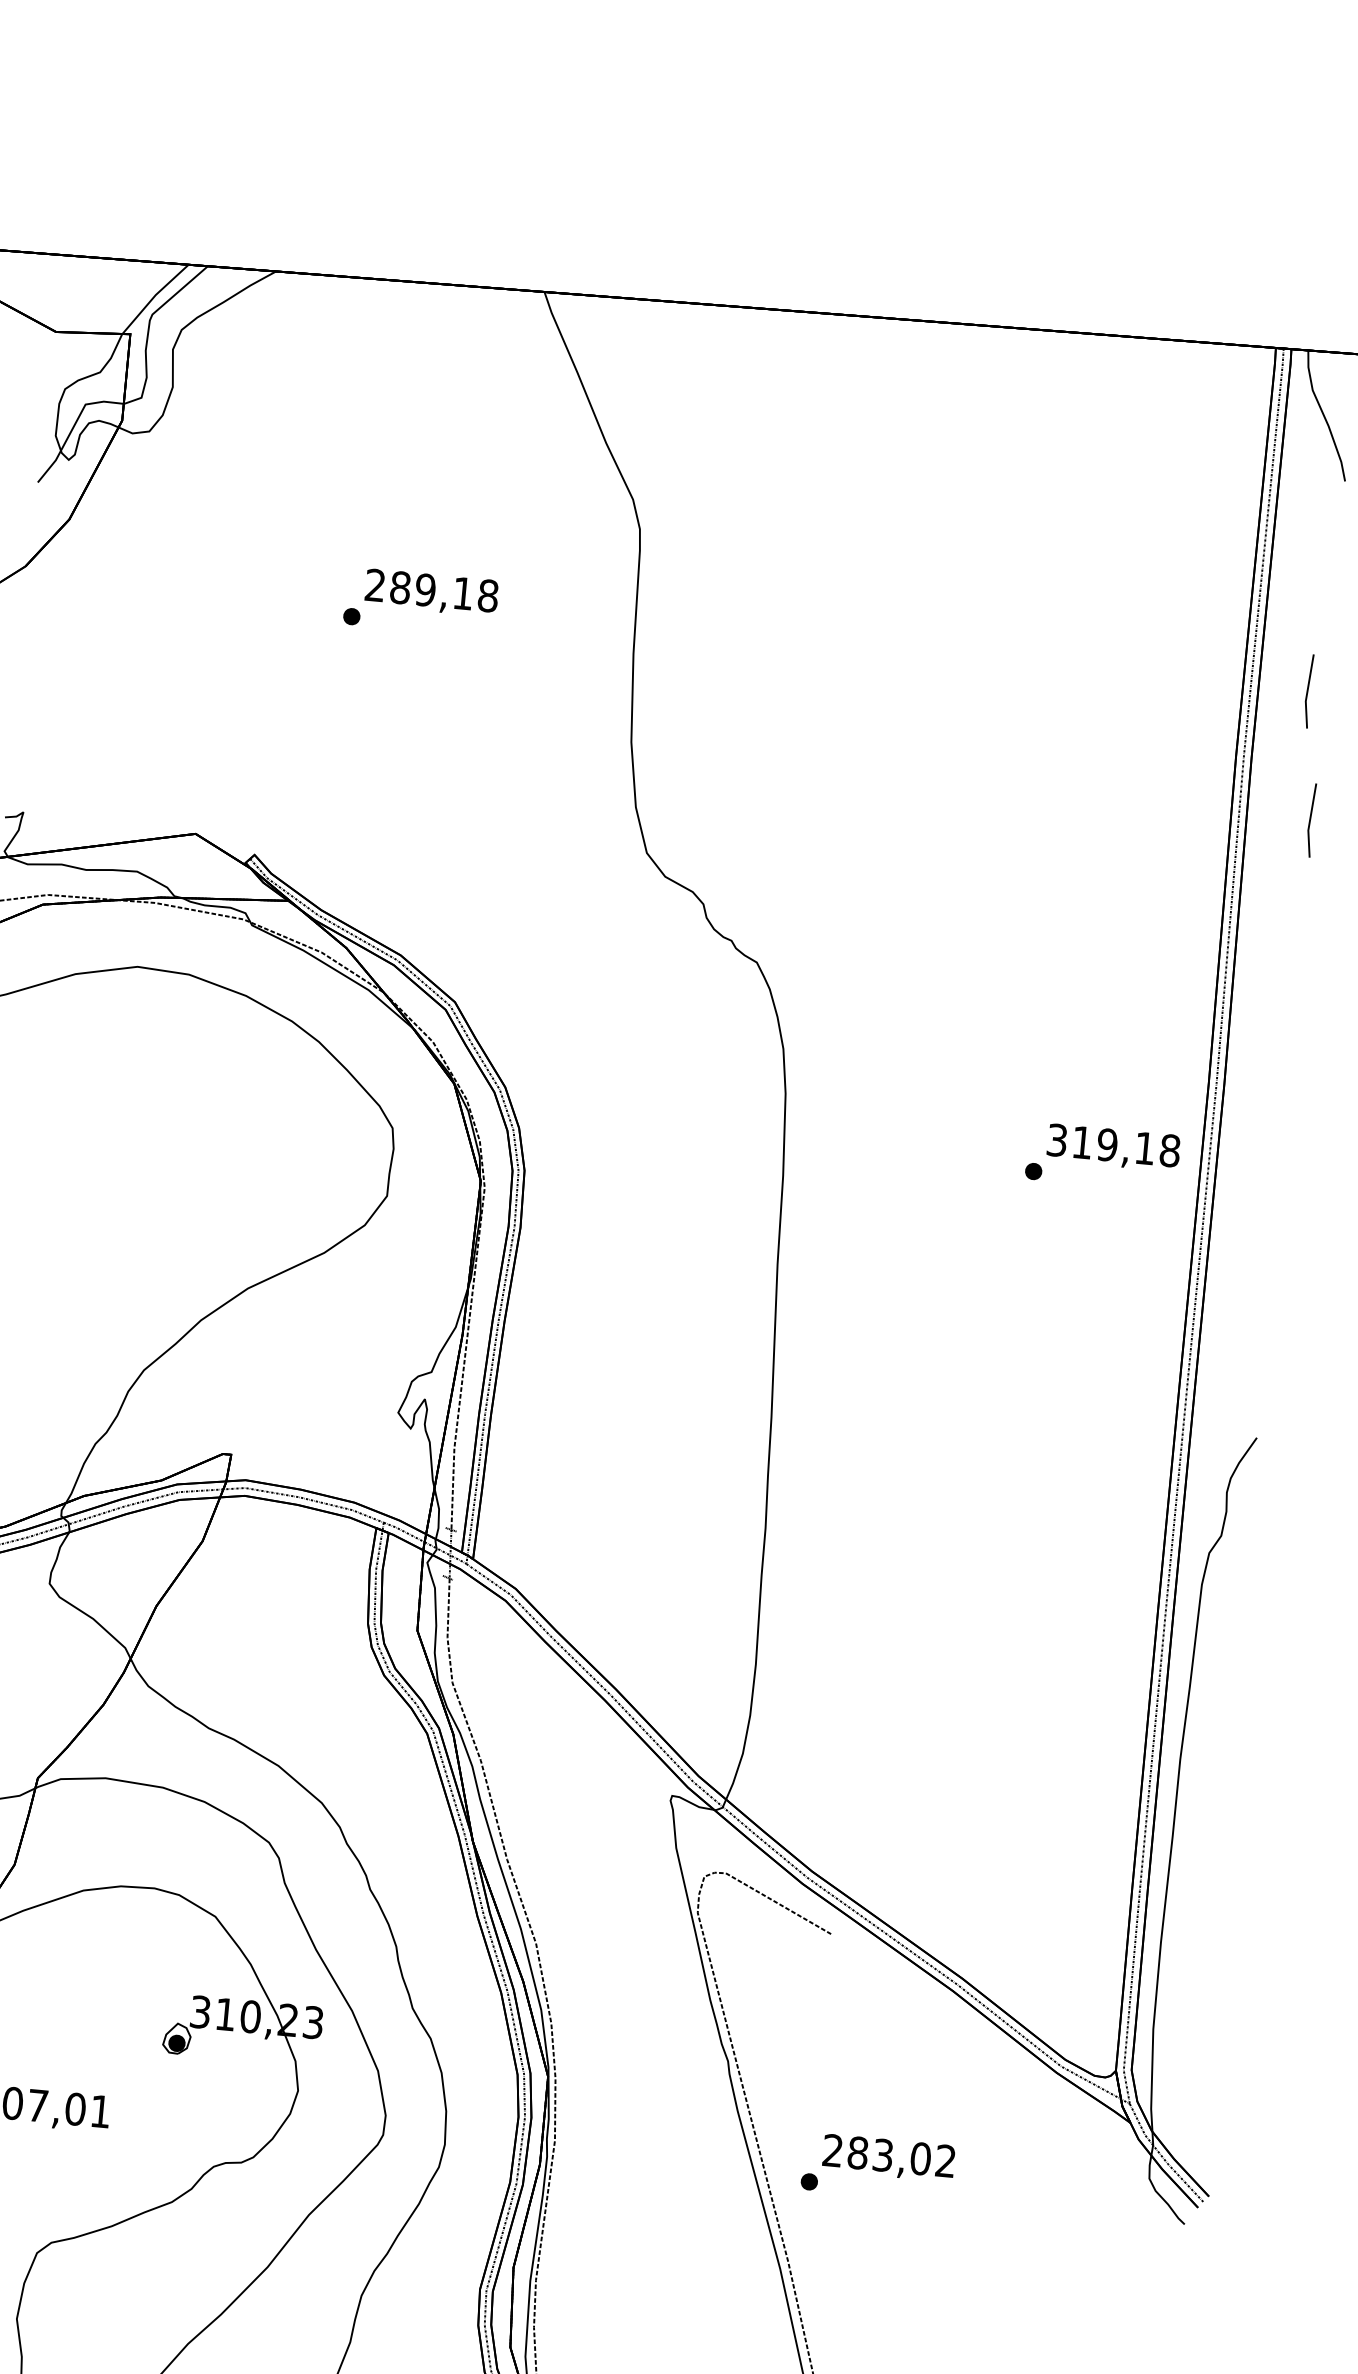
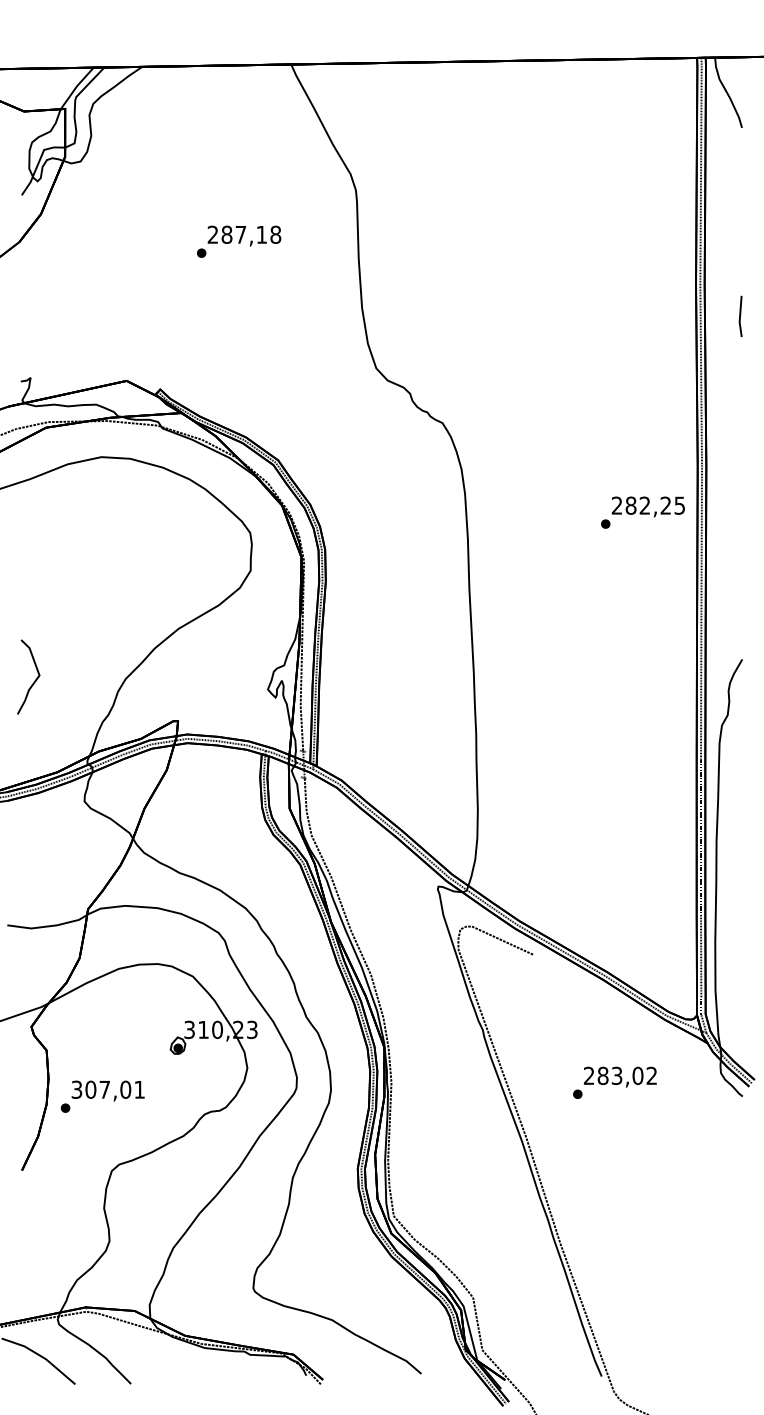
text: (424, 589) -> (240, 234), 289,18 -> 287,18
line: (1308, 689) -> (732, 244), removed
text: (1113, 1145) -> (648, 505), 319,18 -> 282,25
text: (877, 2166) -> (614, 1082), moved

